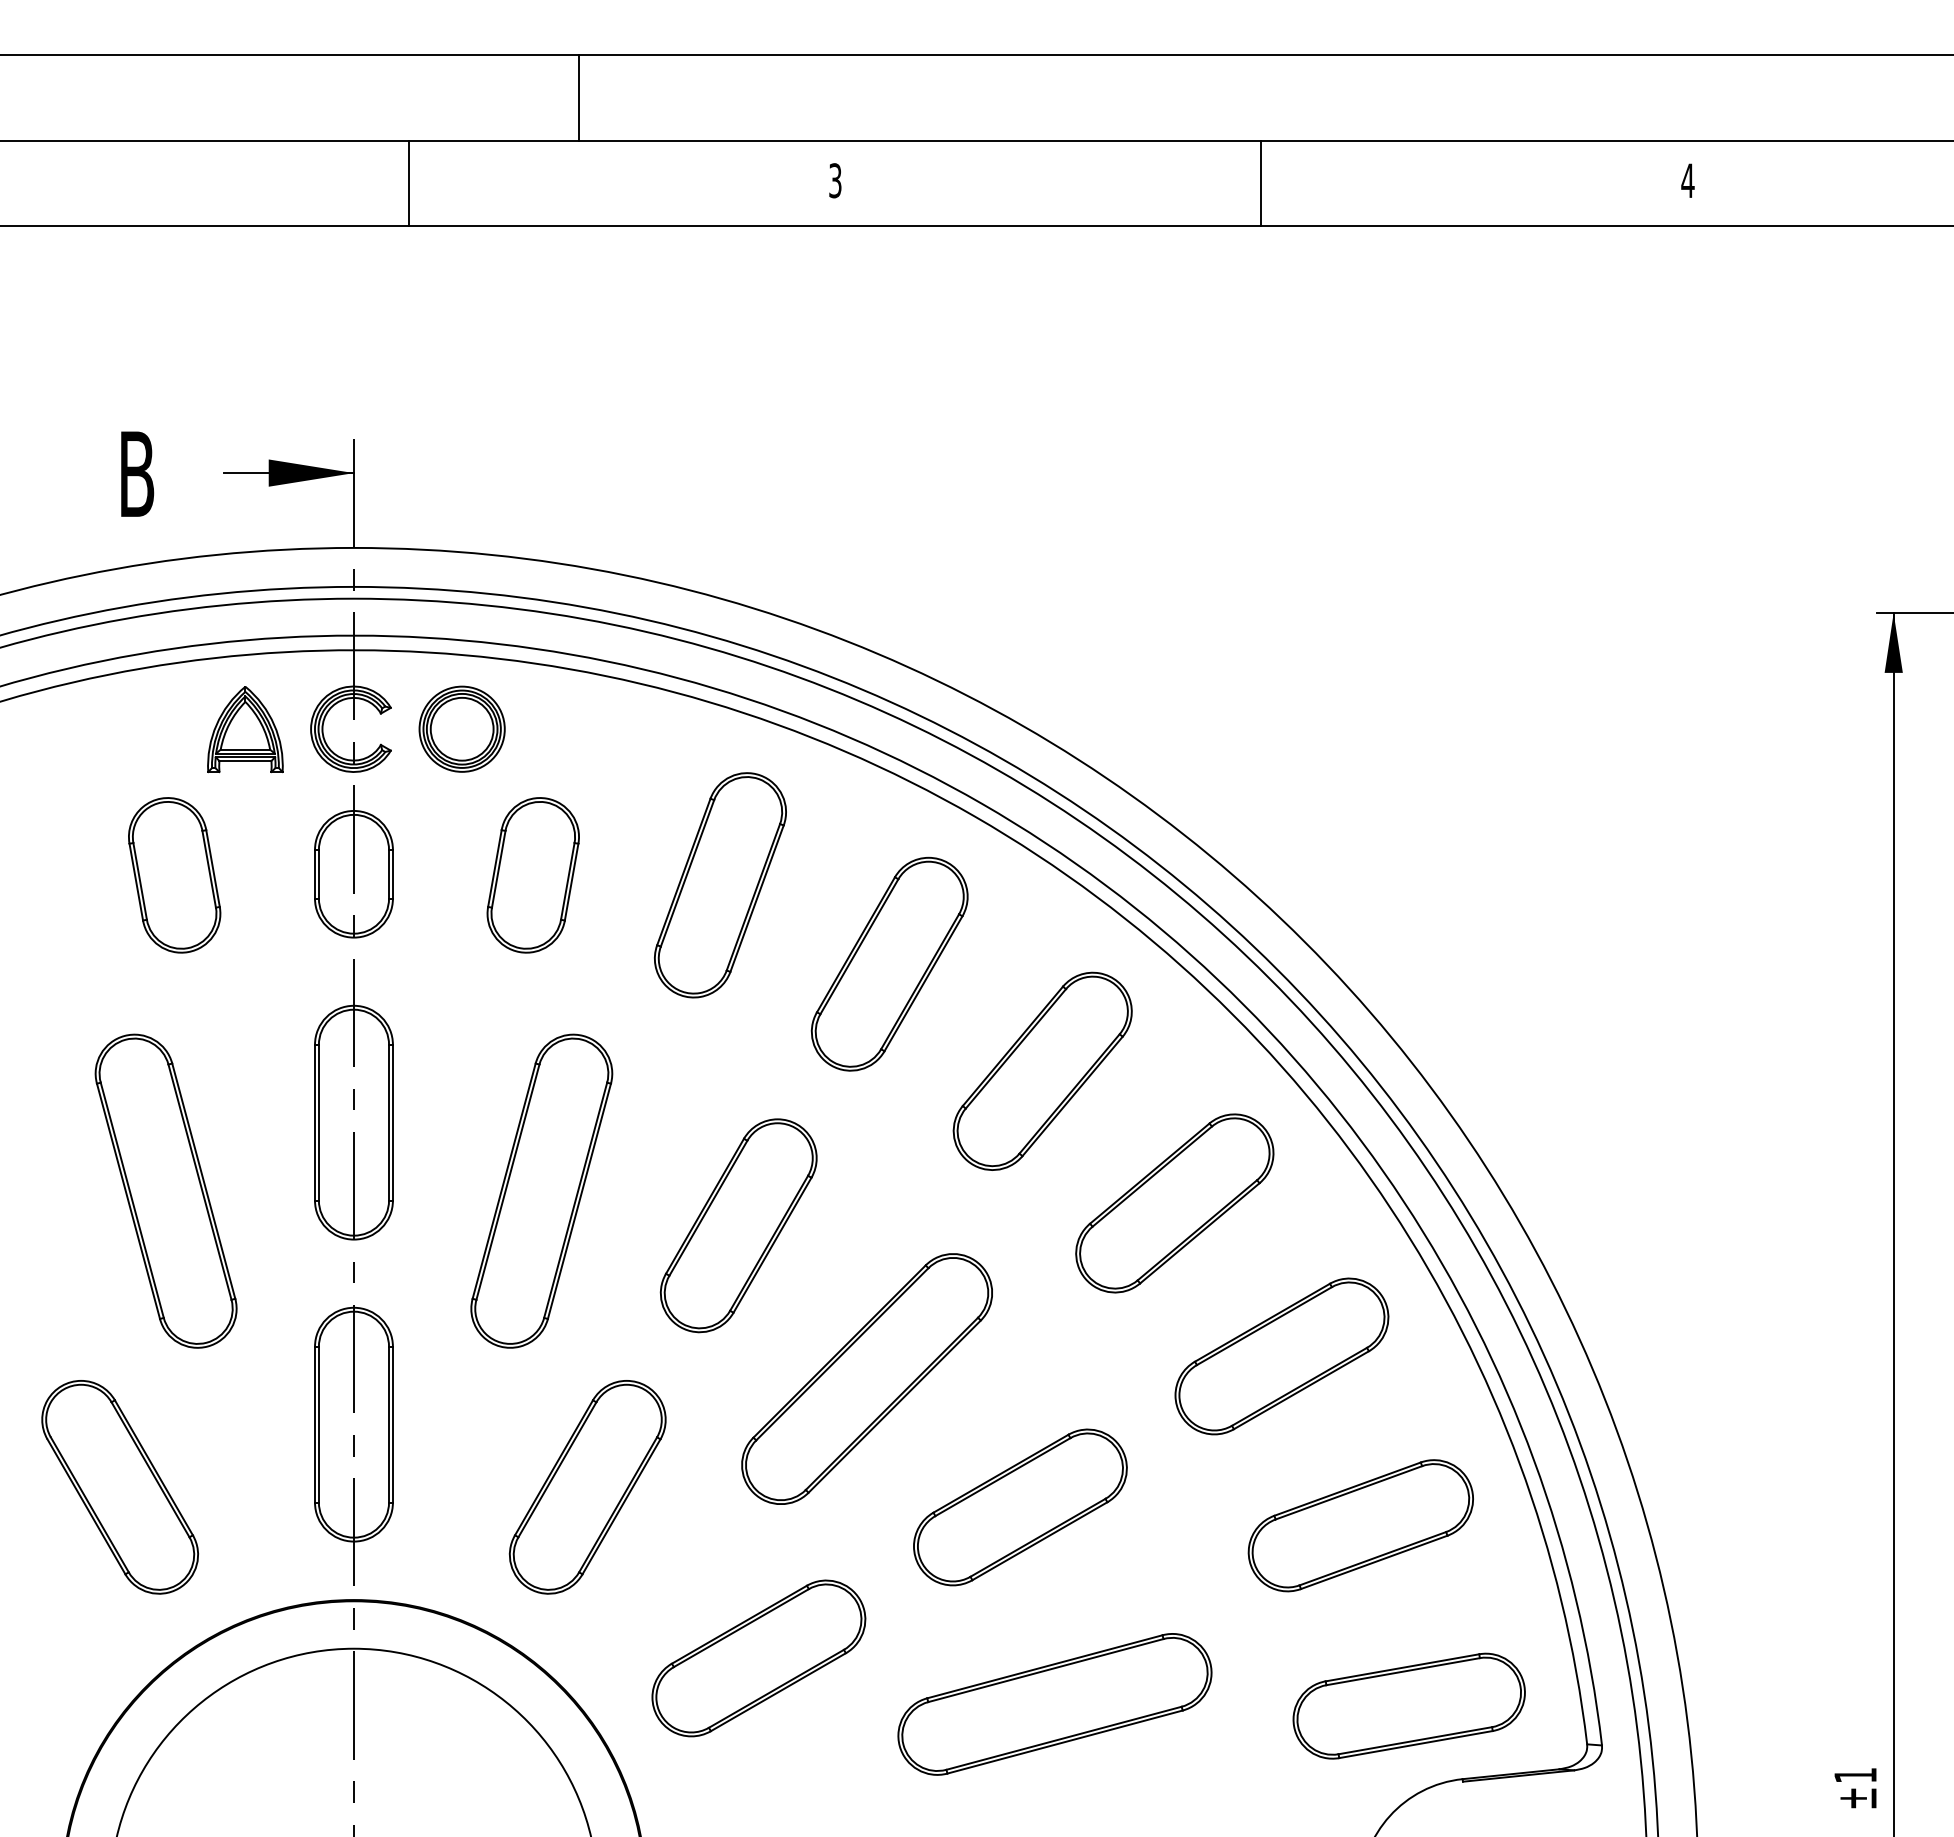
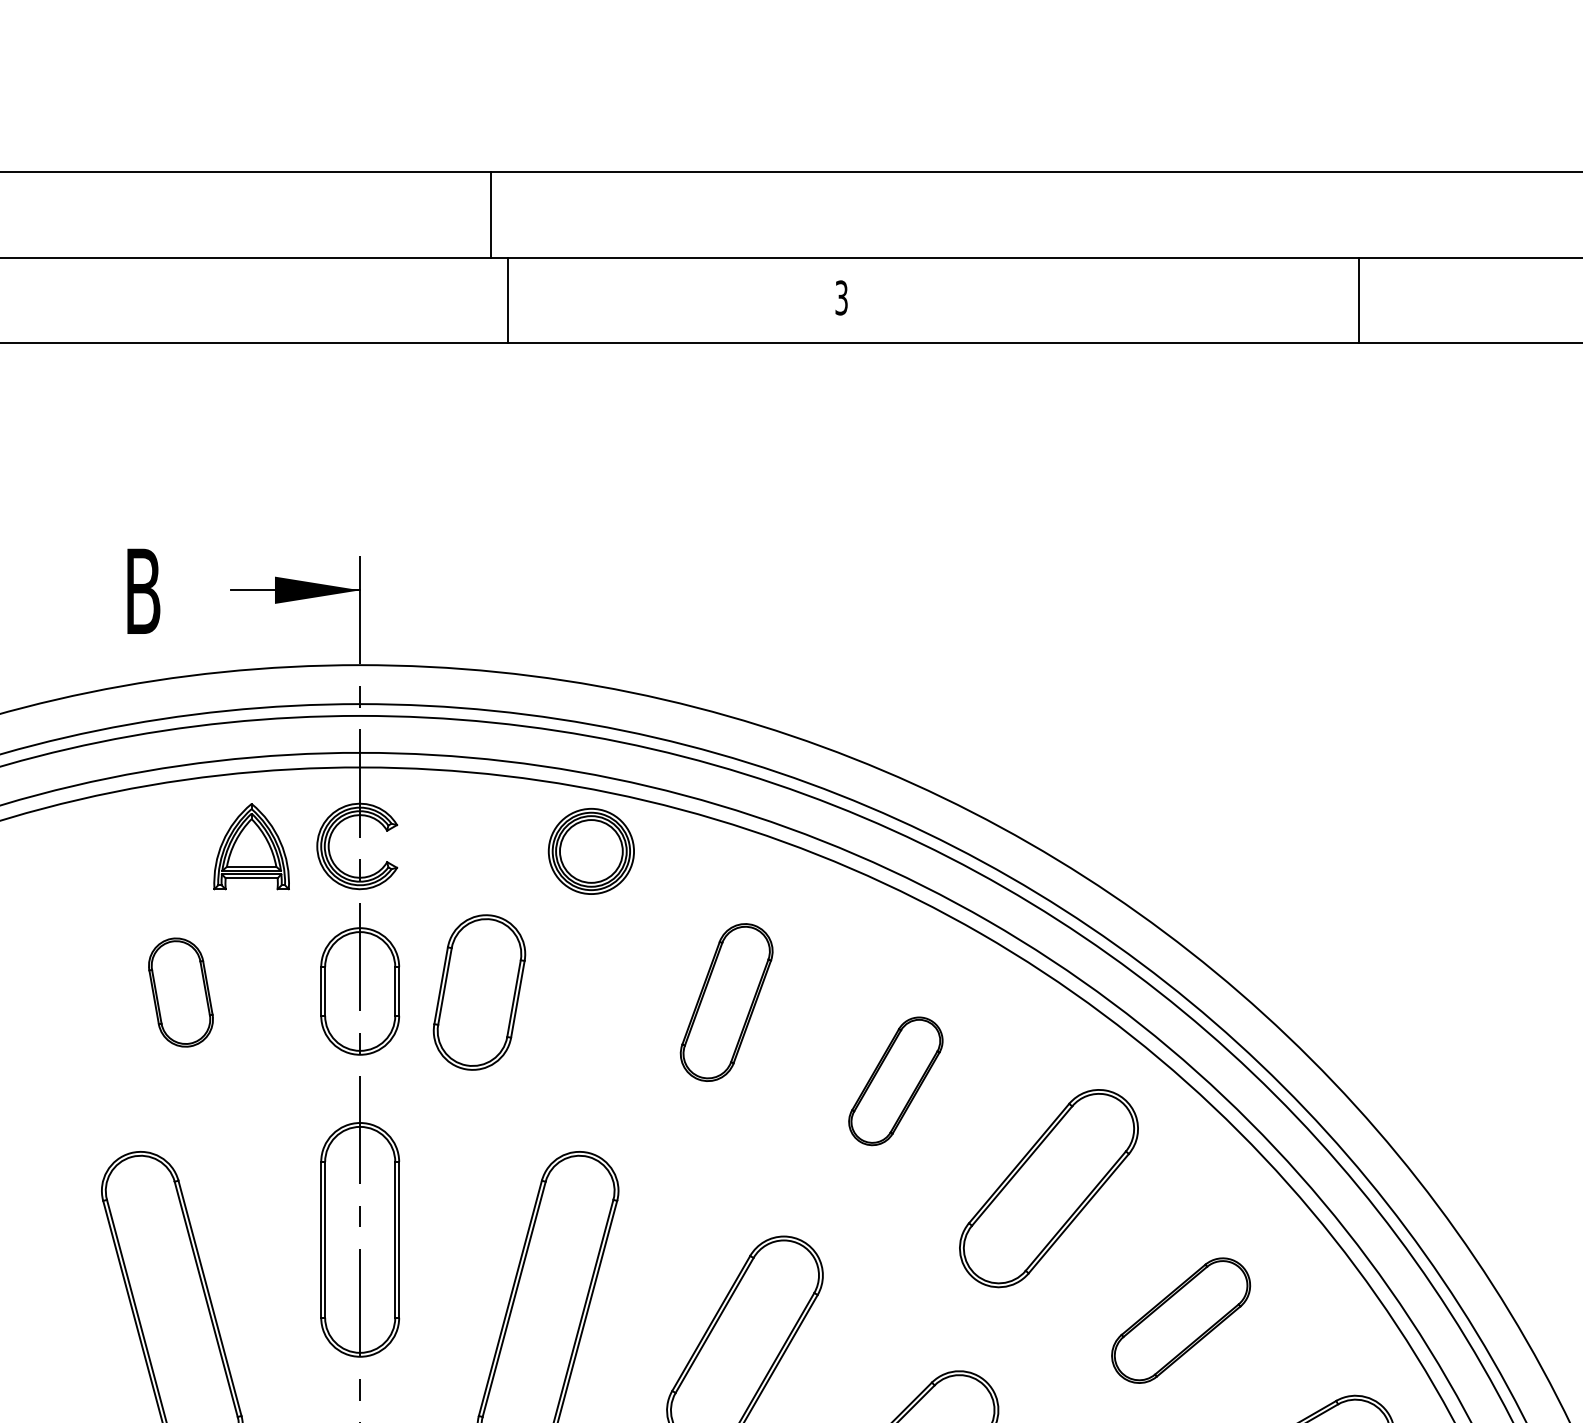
line: (579, 97) -> (490, 214), moved
line: (408, 182) -> (507, 299), moved
line: (1261, 182) -> (1358, 299), moved
part: (461, 728) -> (590, 850), moved
part: (174, 875) -> (180, 992), size x0.7
part: (532, 875) -> (478, 992), moved
part: (720, 885) -> (726, 1002), size x0.7
part: (889, 963) -> (895, 1080), size x0.6
part: (1174, 1203) -> (1180, 1320), size x0.7

